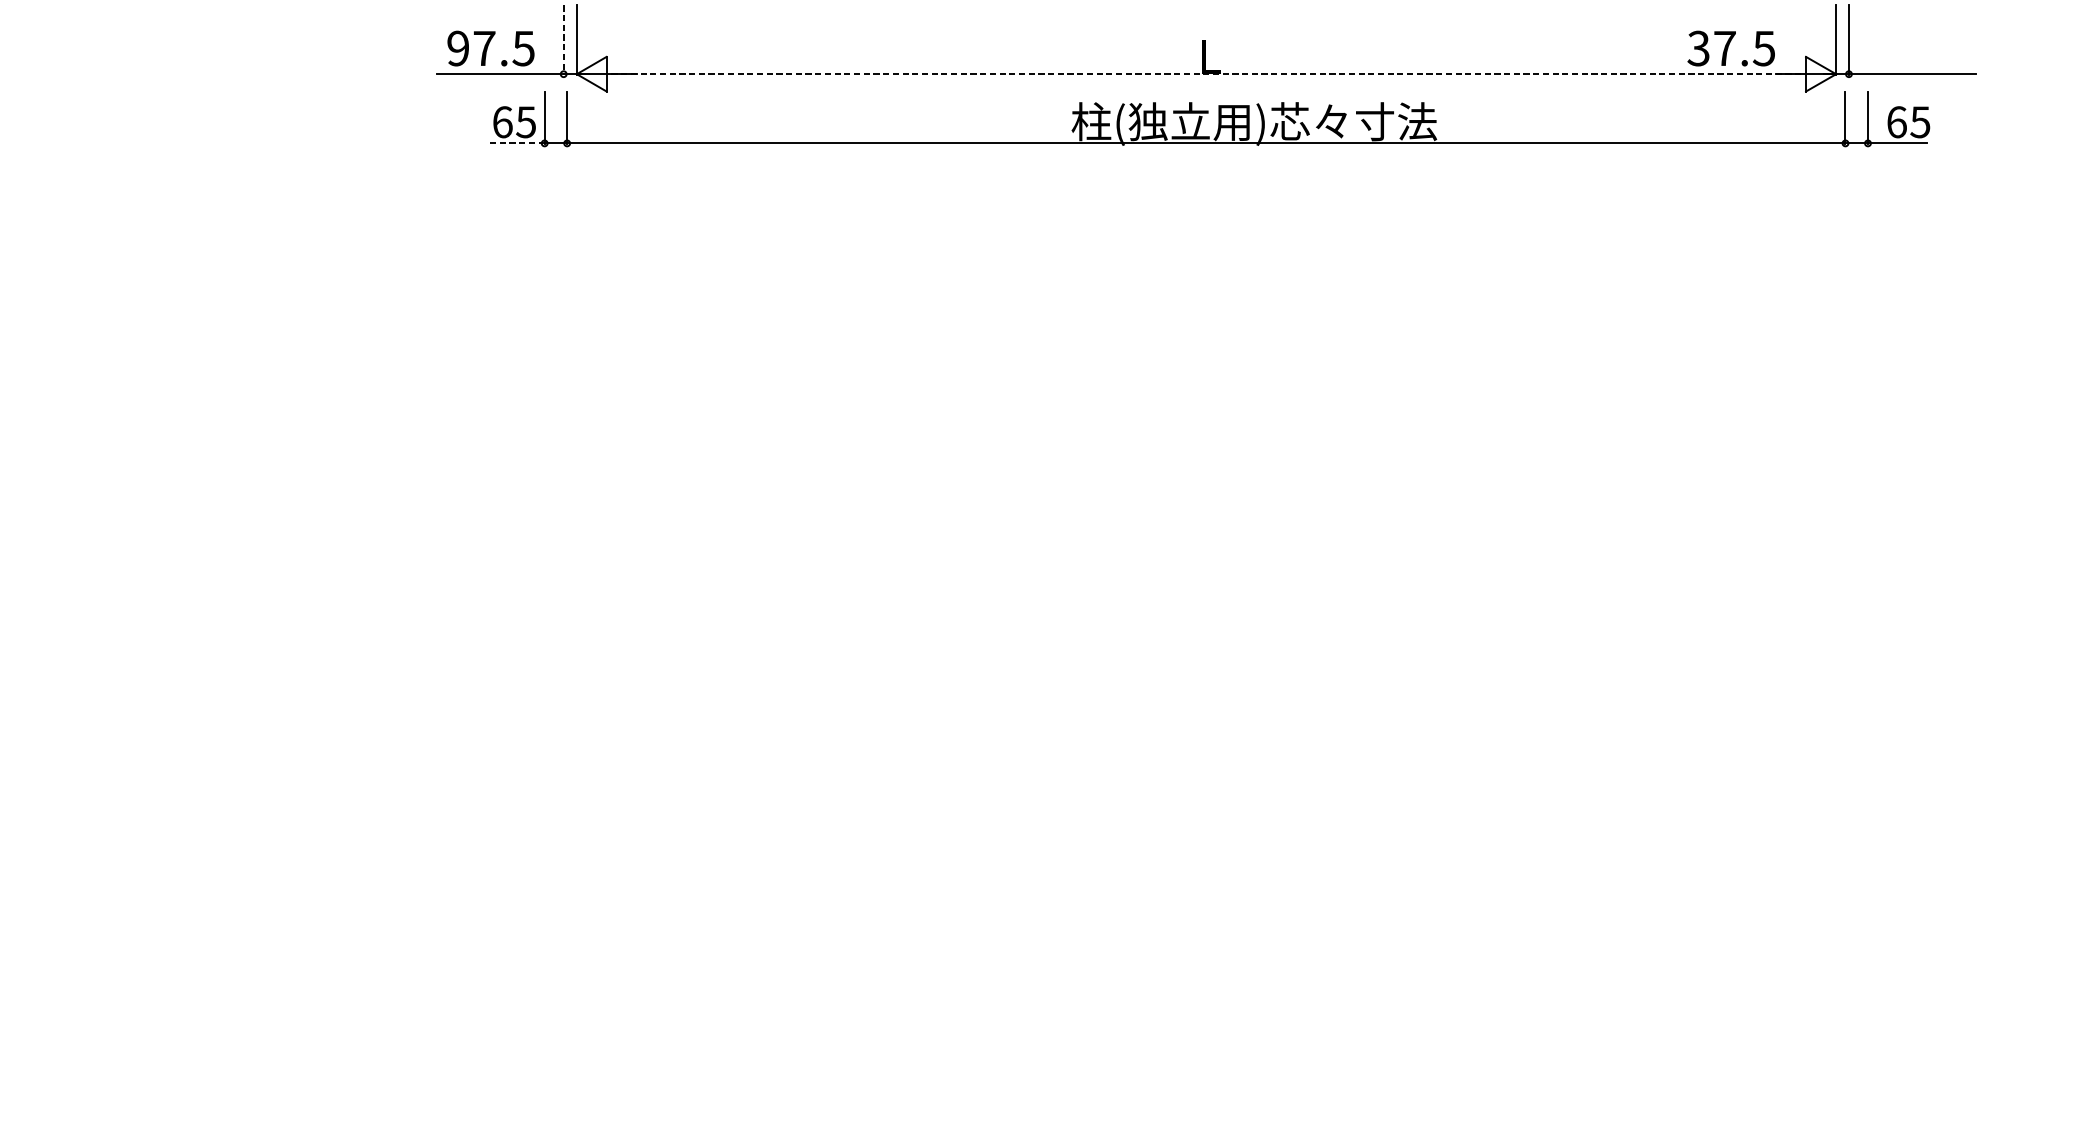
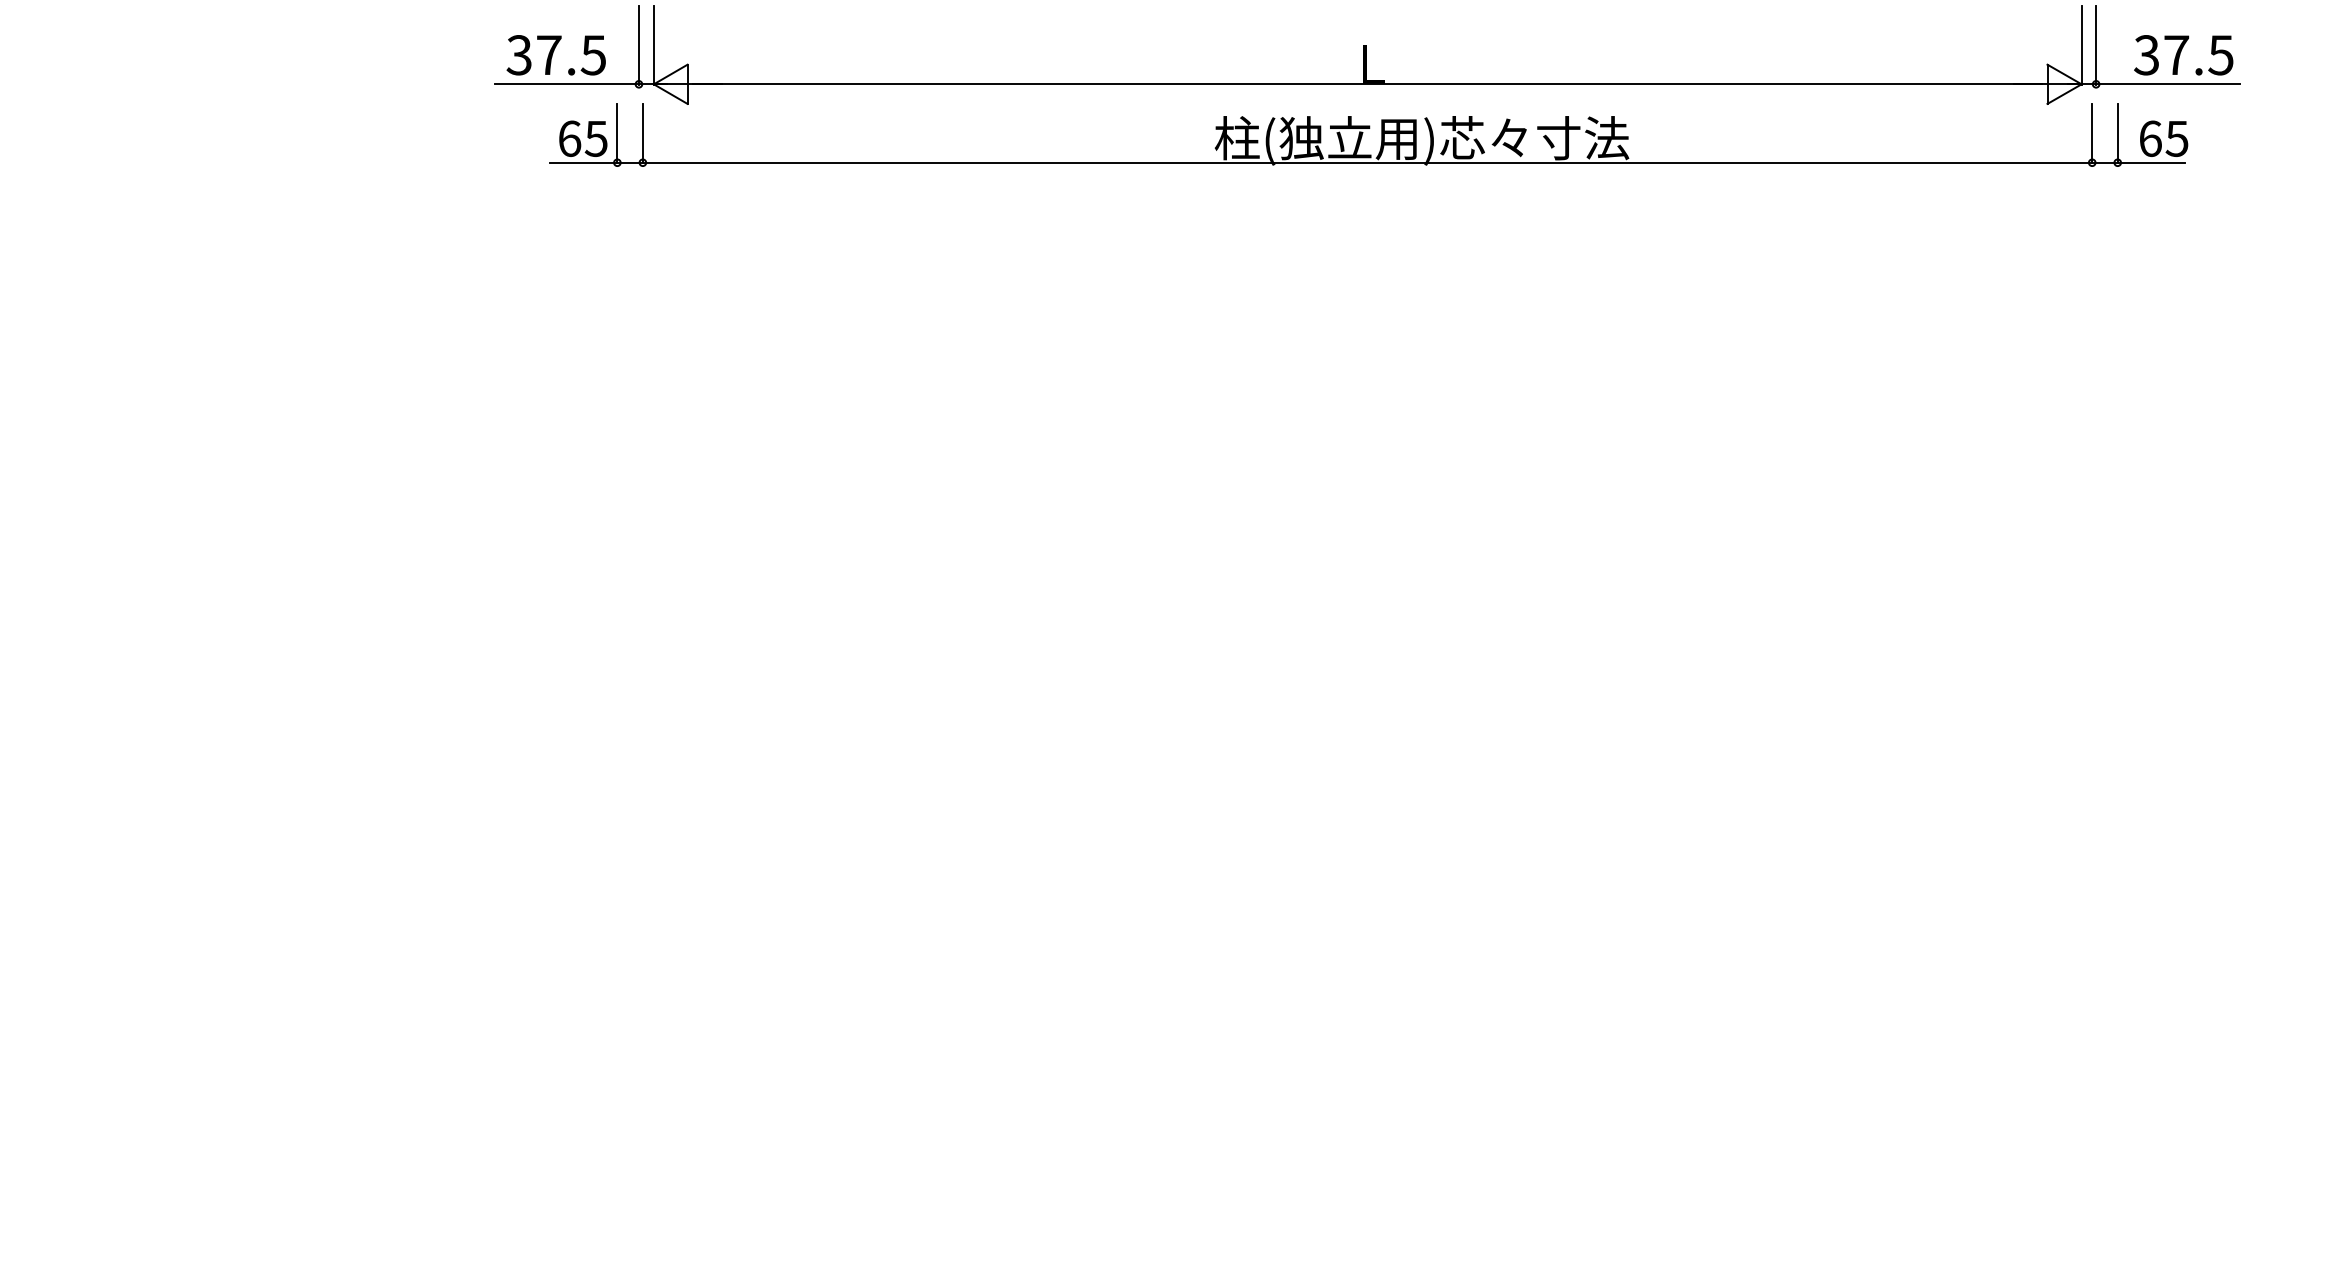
line: (563, 39) -> (638, 45), dashed -> solid
text: (457, 48) -> (518, 55), 97.5 -> 37.5
text: (1731, 48) -> (2183, 55), moved
line: (1206, 74) -> (1367, 84), dashed -> solid
line: (514, 143) -> (583, 162), dashed -> solid

